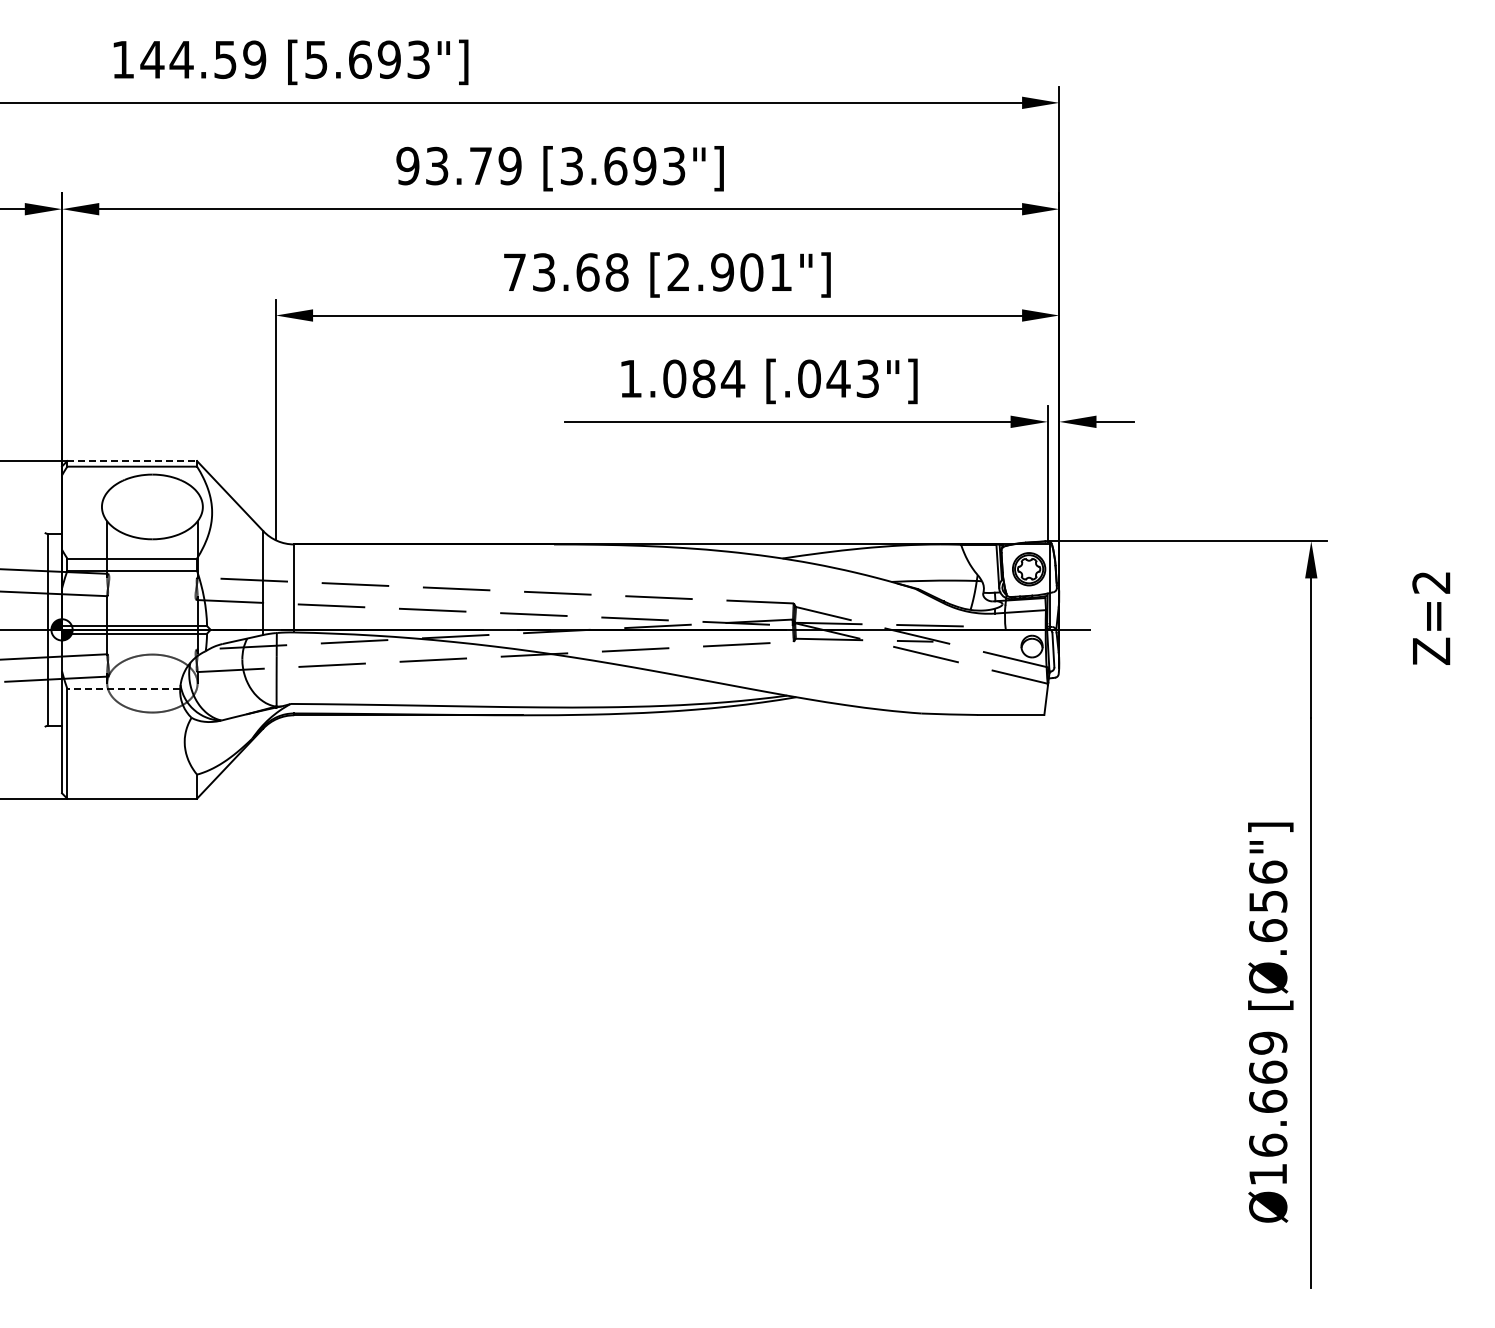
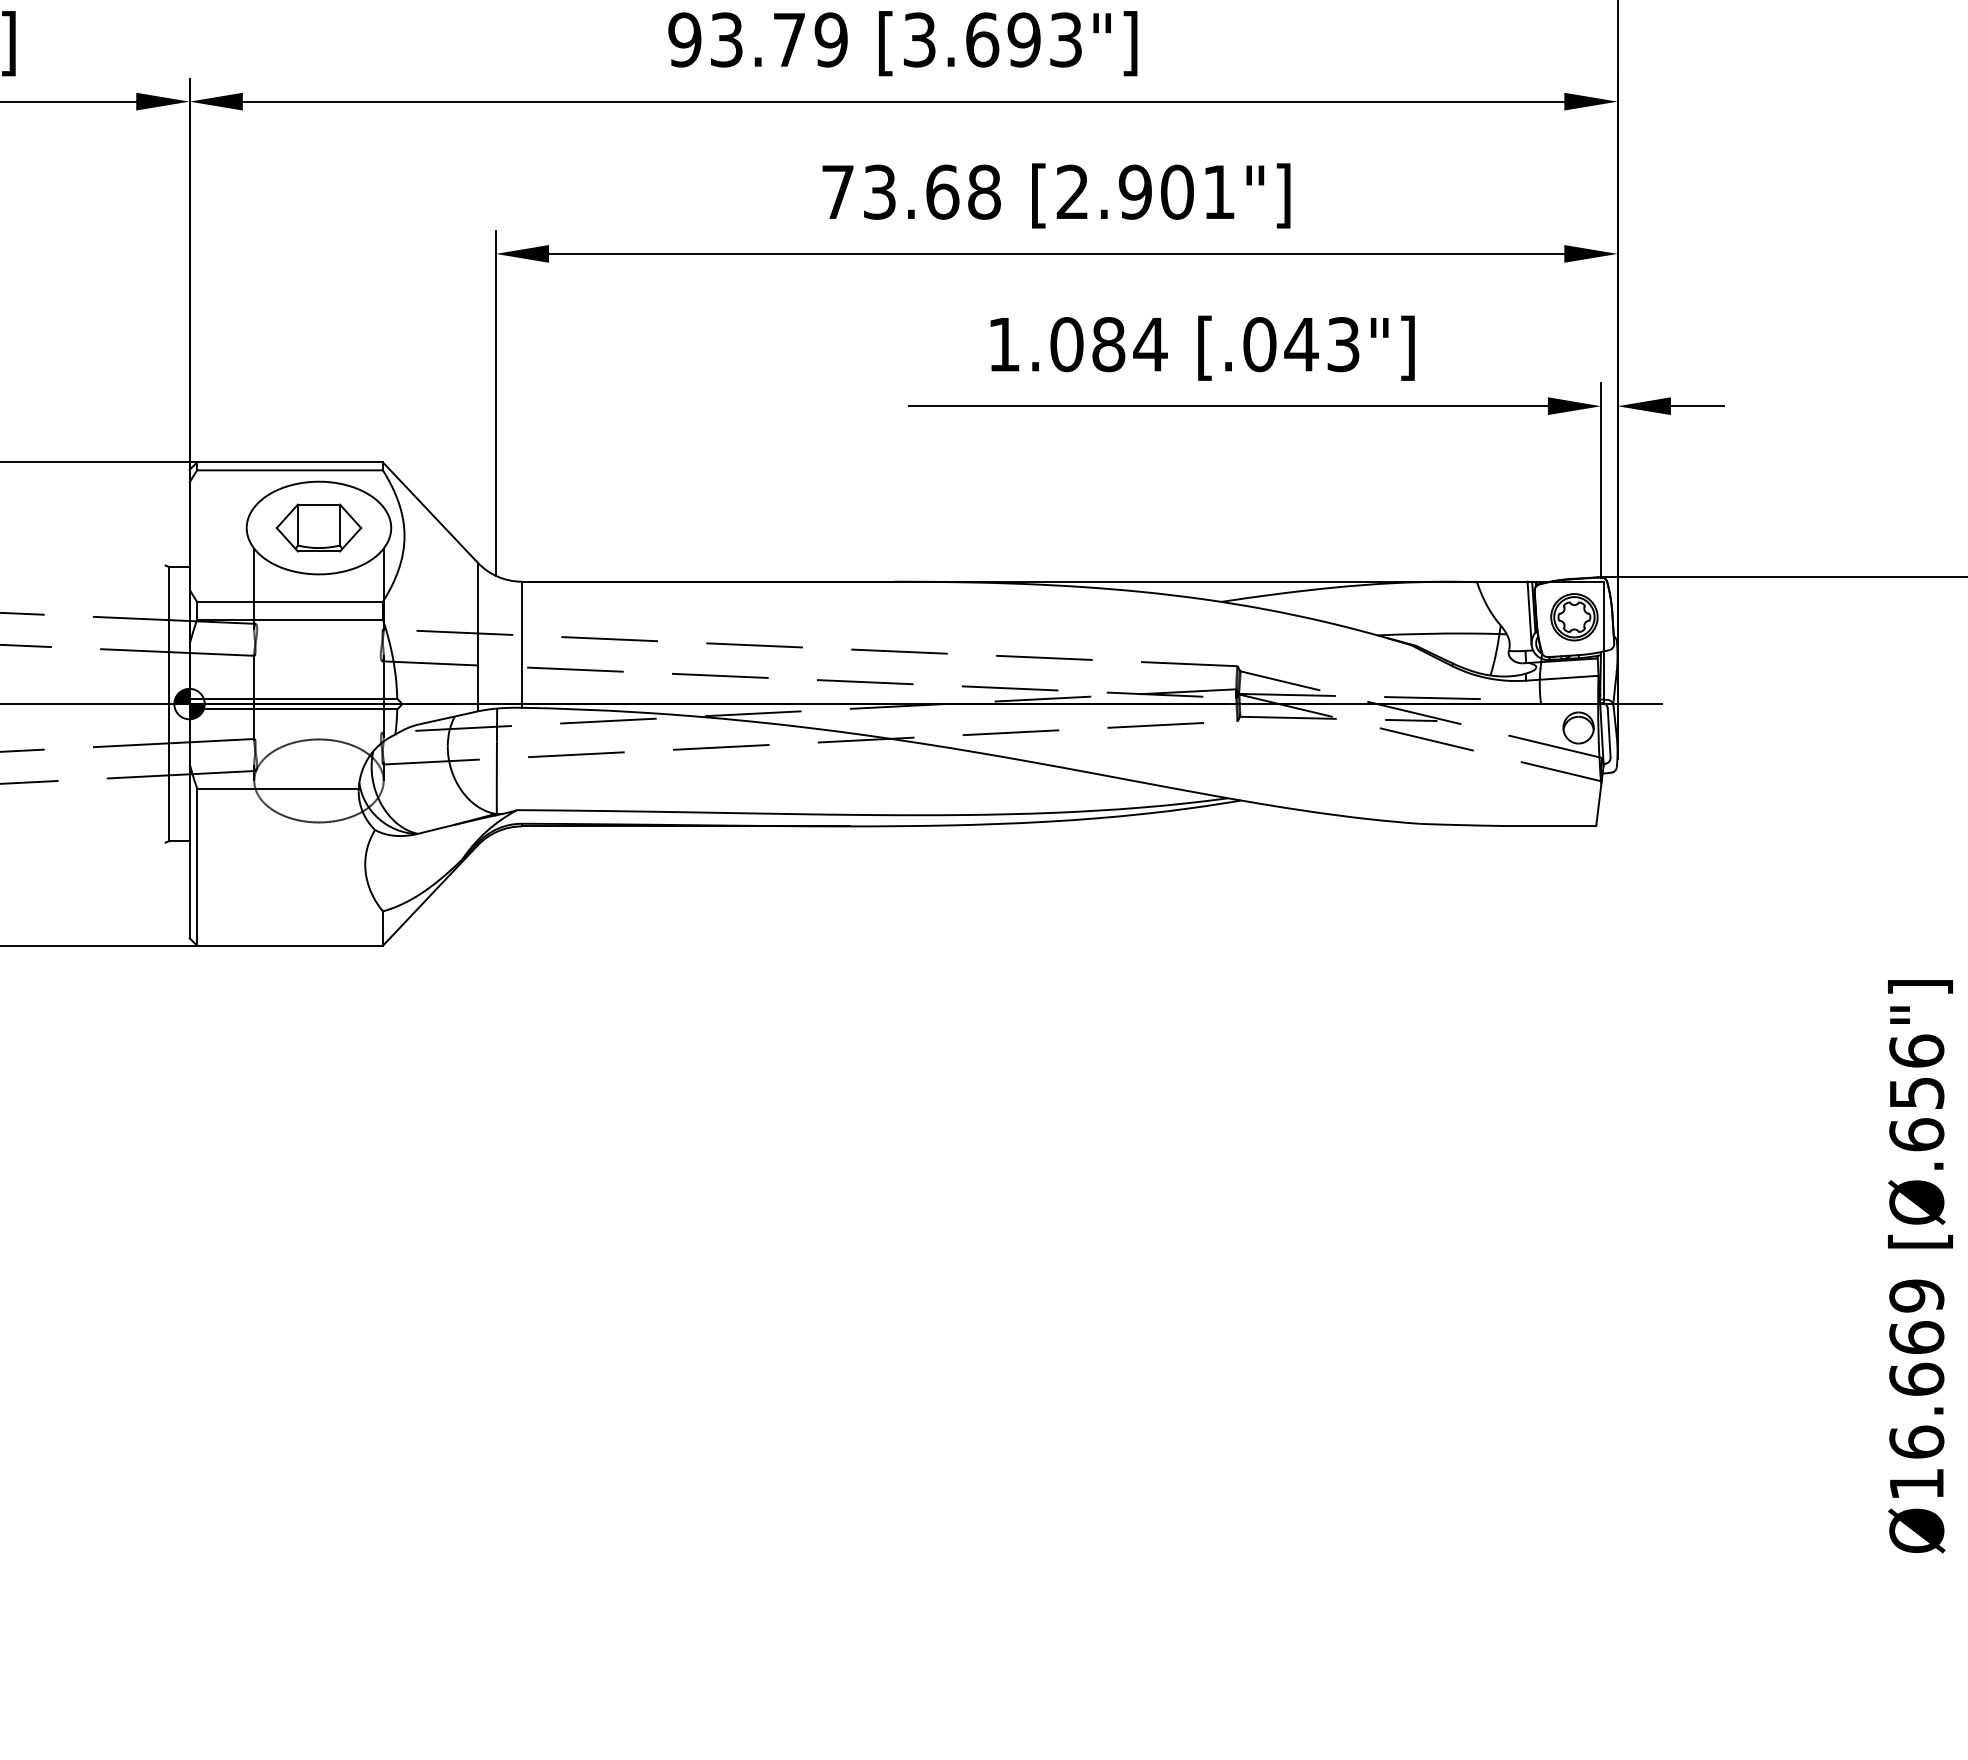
line: (132, 461) -> (290, 462), dashed -> solid
part: (151, 506) -> (317, 527), added
line: (123, 688) -> (277, 788), dashed -> solid

